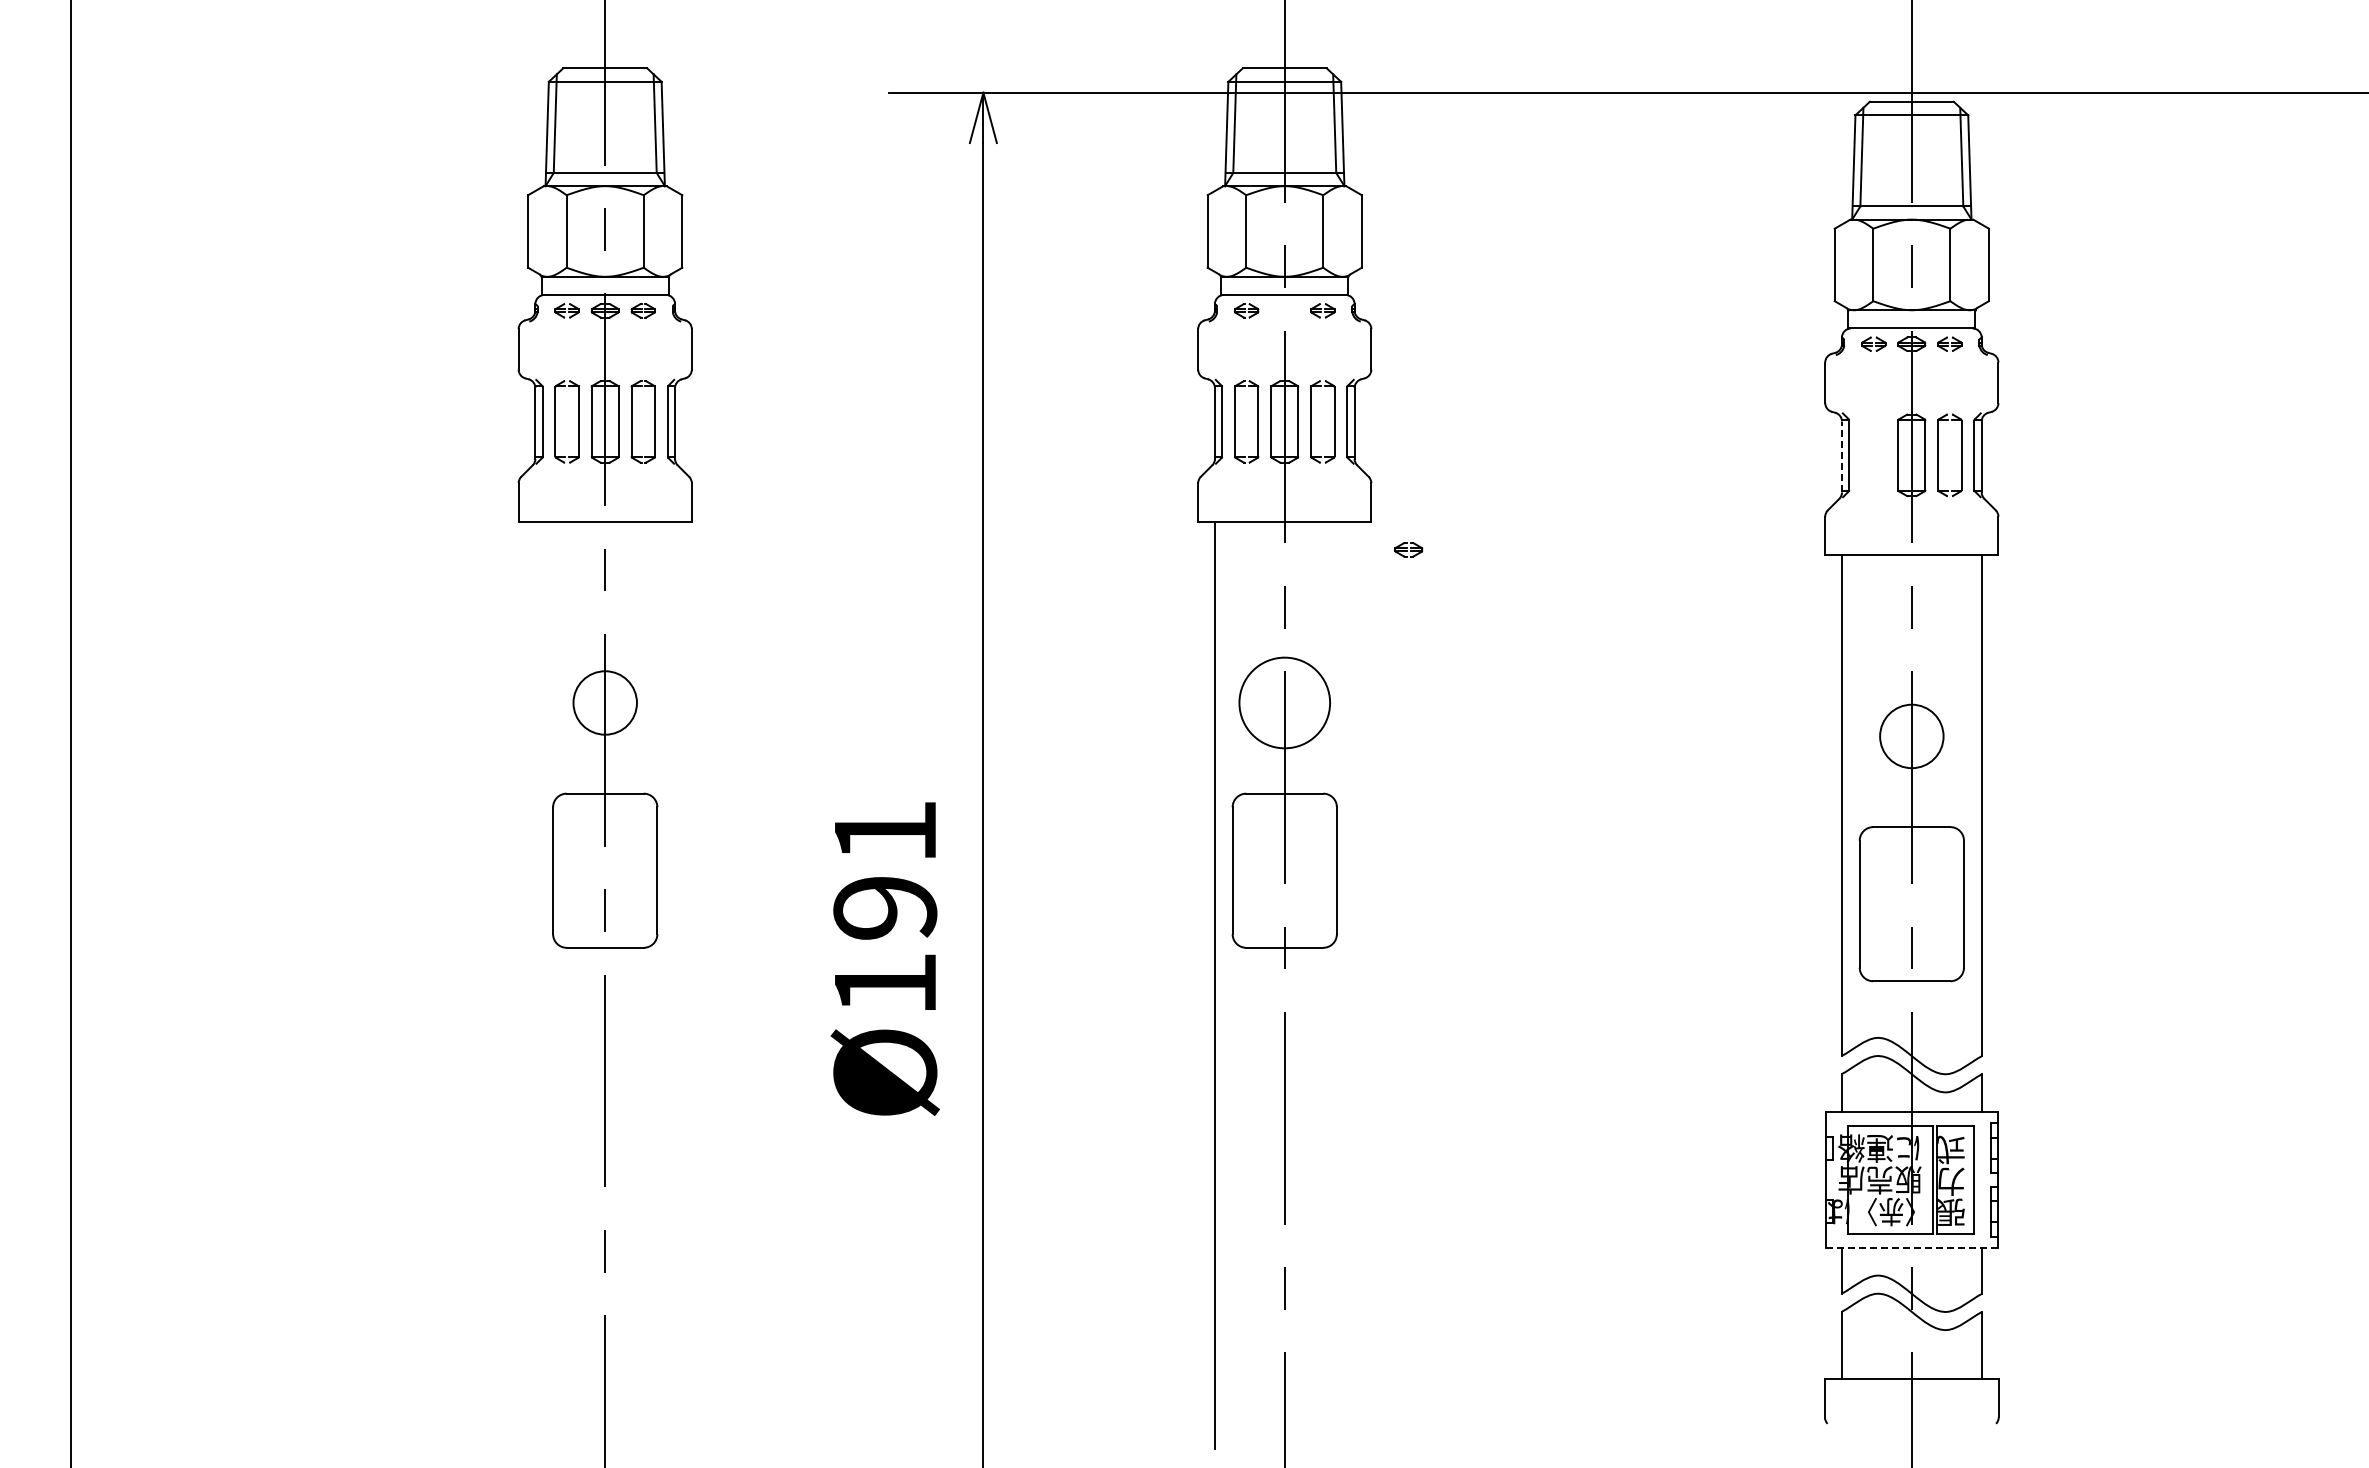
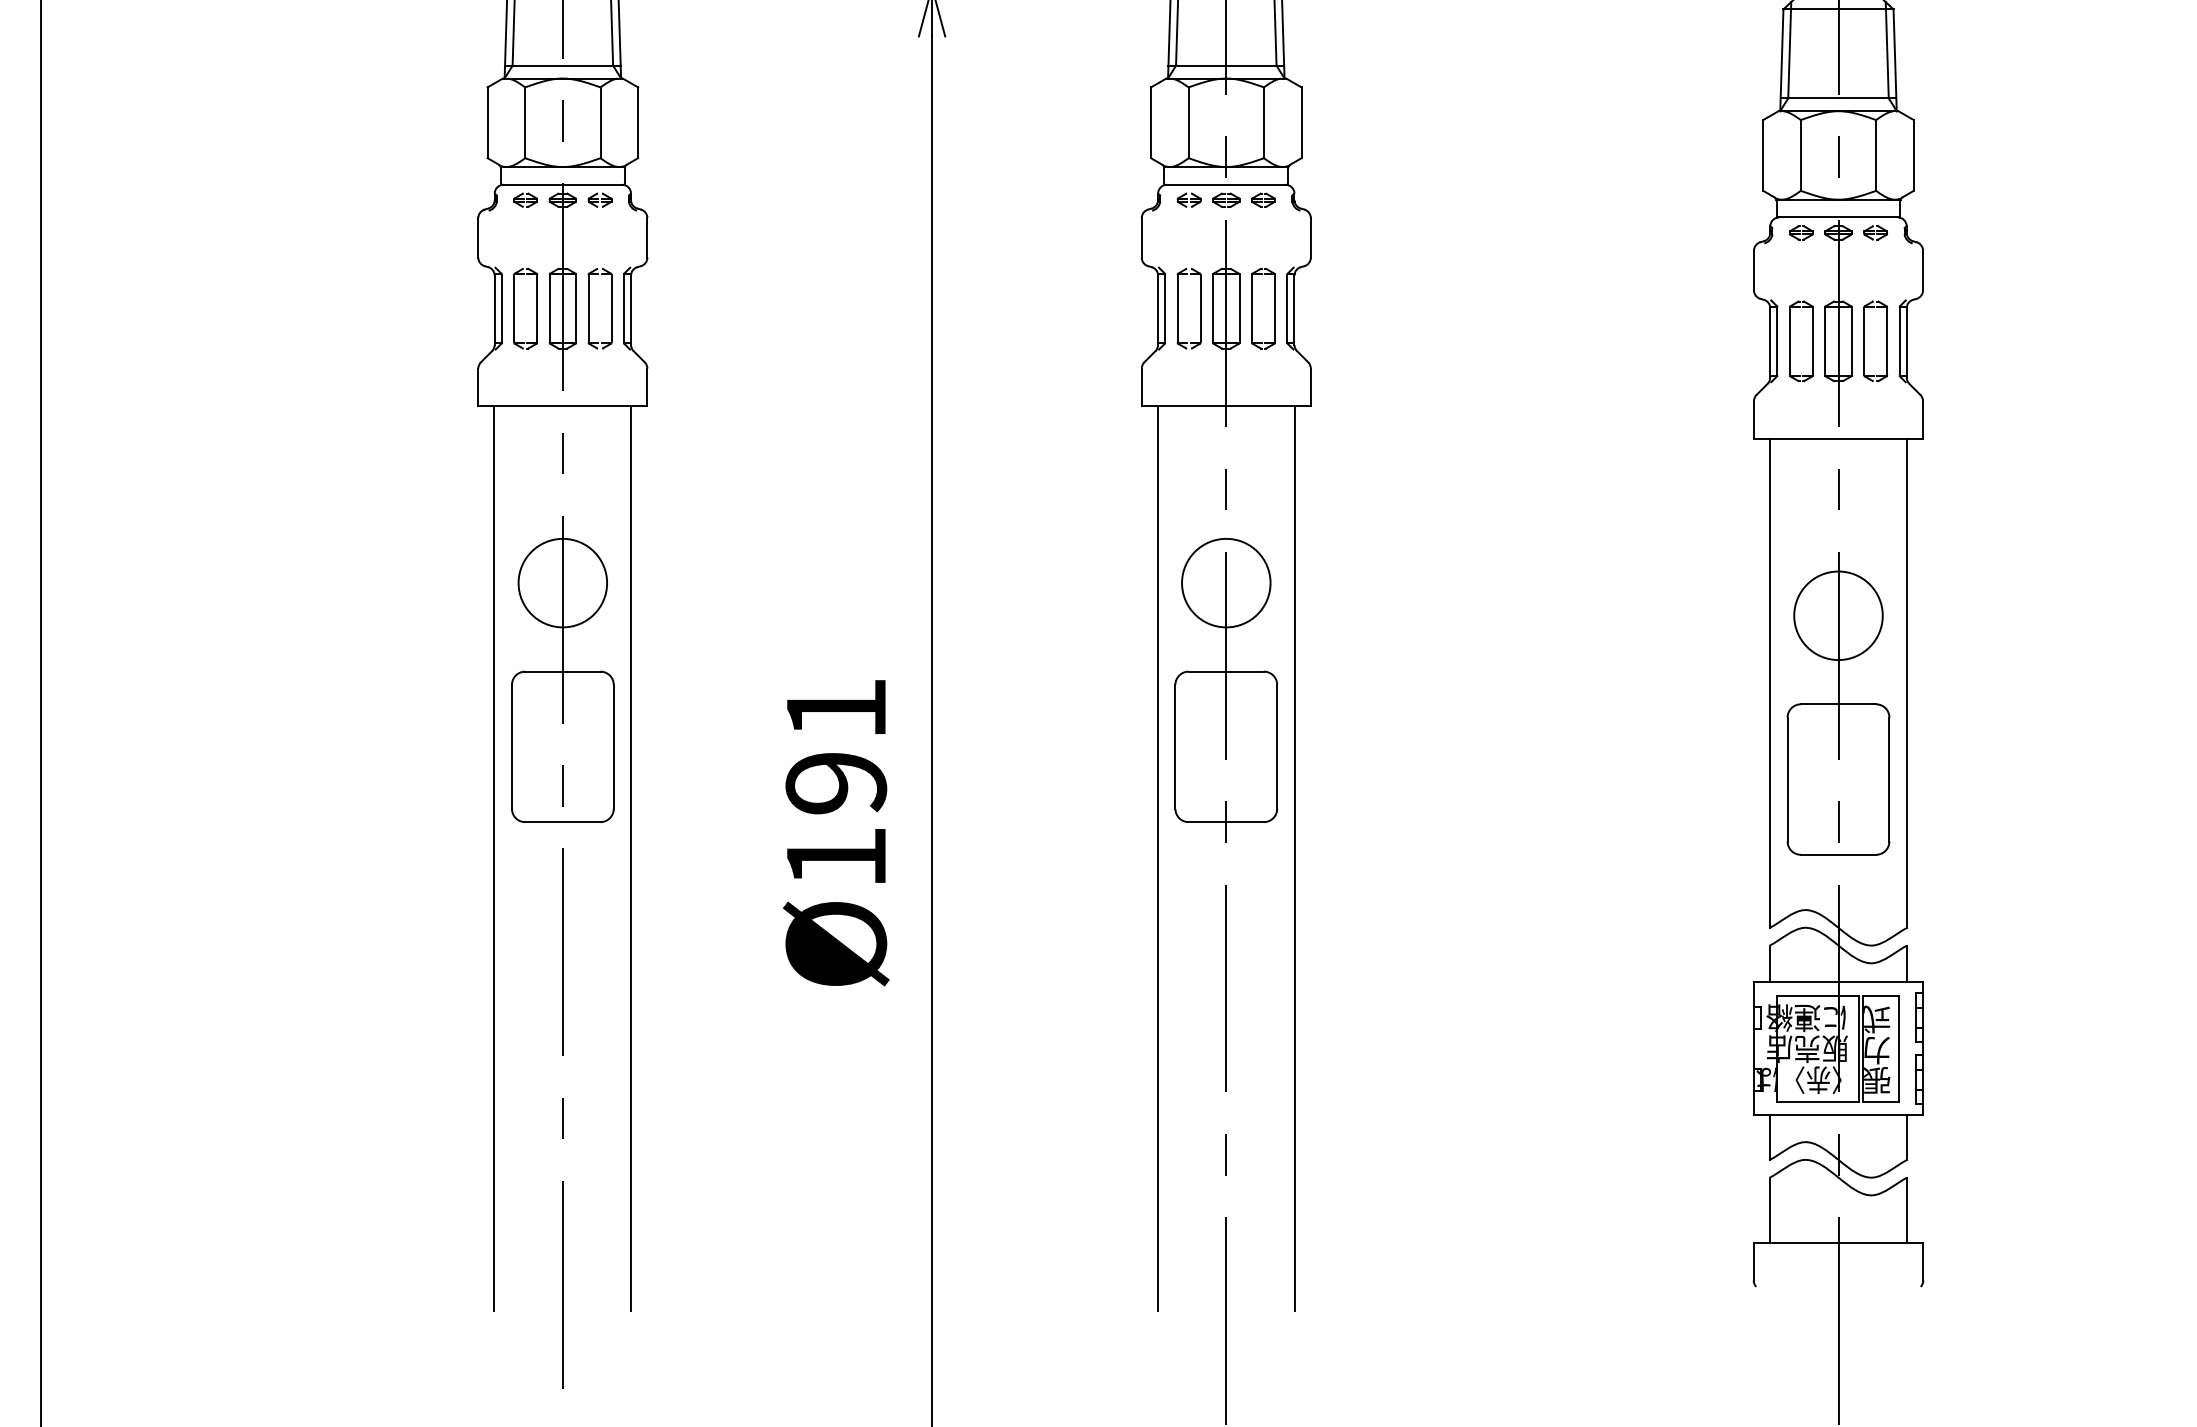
part: (1862, 455) -> (1790, 341), added
line: (1842, 456) -> (1770, 342), dashed -> solid
part: (1408, 549) -> (1226, 199), moved
circle: (604, 702) -> (562, 582), size x1.43
circle: (1911, 736) -> (1838, 615), size x1.43
line: (534, 984) -> (493, 857), added
line: (675, 984) -> (631, 857), added
line: (1355, 984) -> (1295, 857), added
line: (1911, 1248) -> (1838, 1115), dashed -> solid

